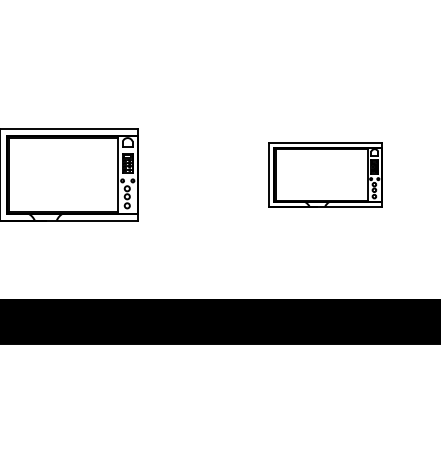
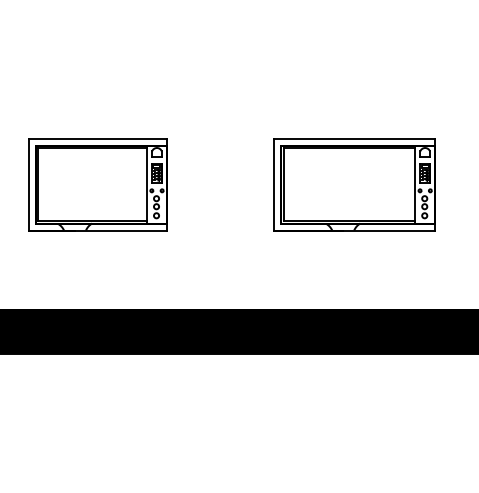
part: (325, 174) -> (354, 184), size x1.43

